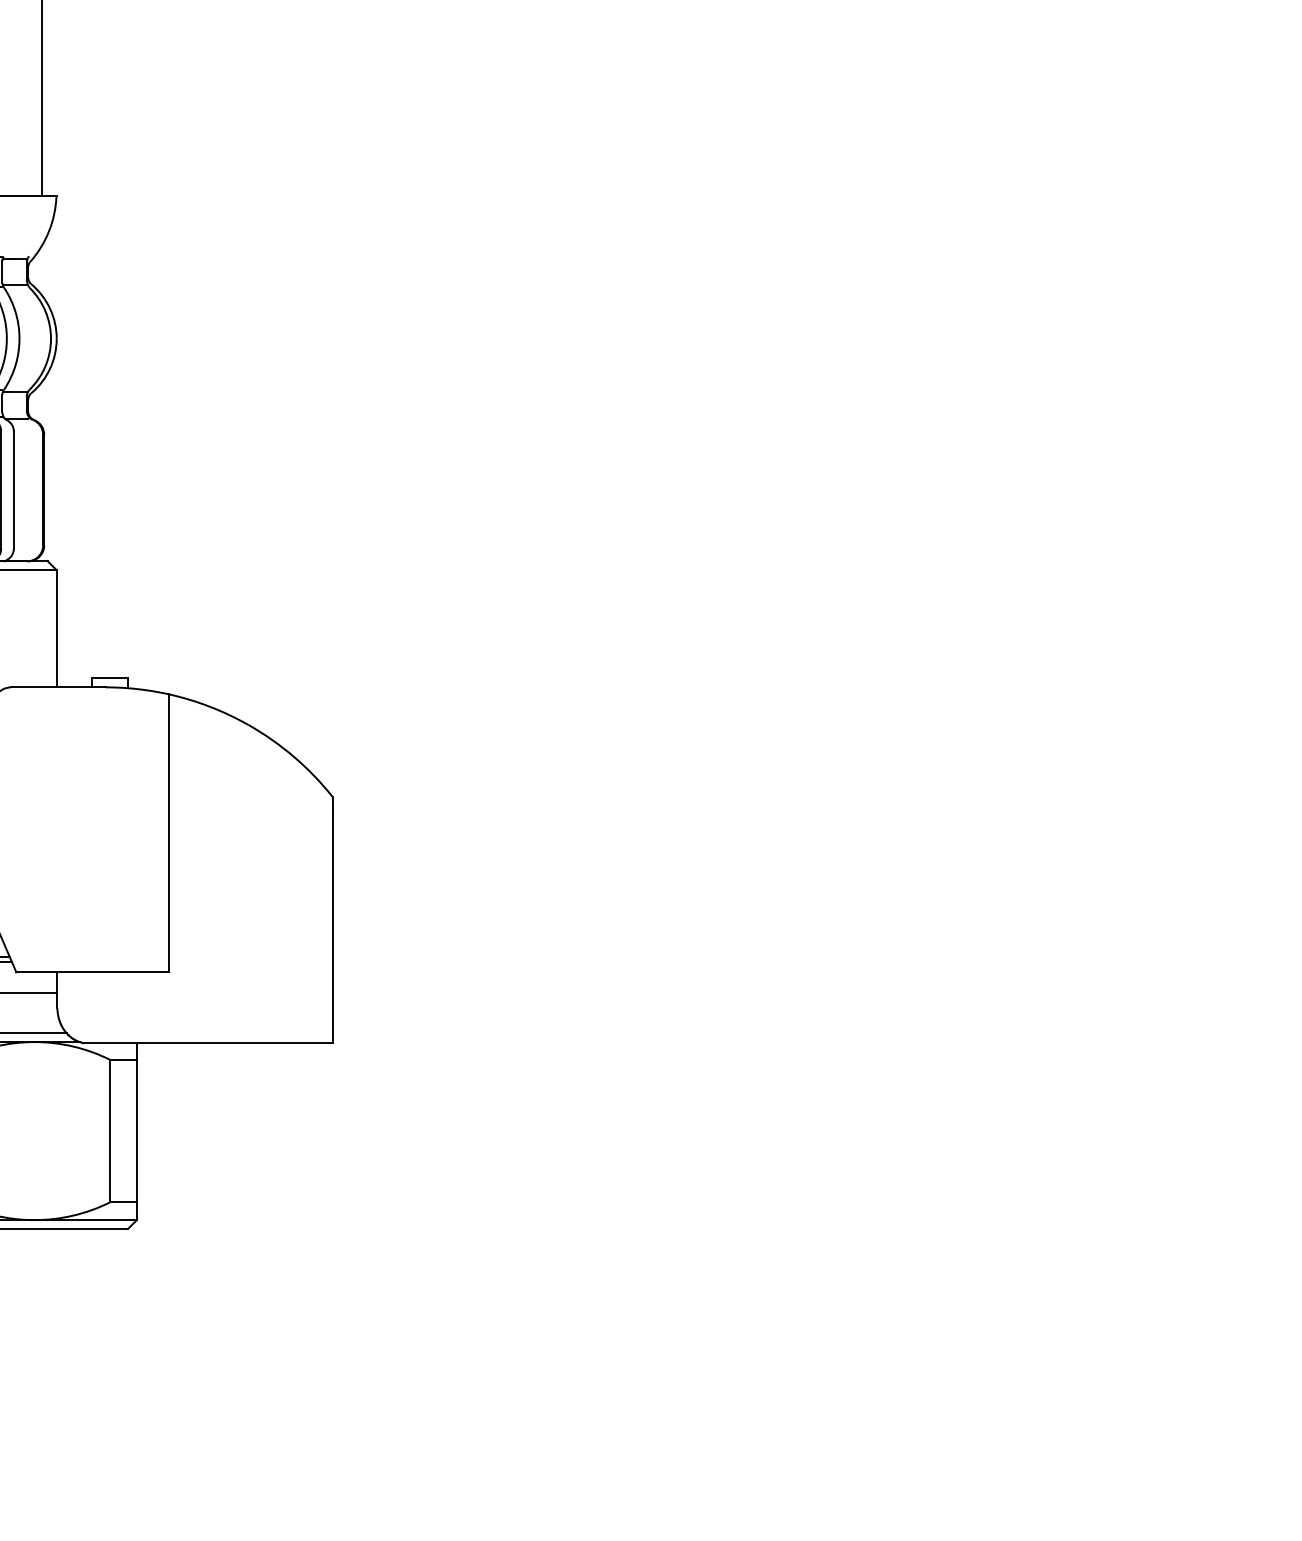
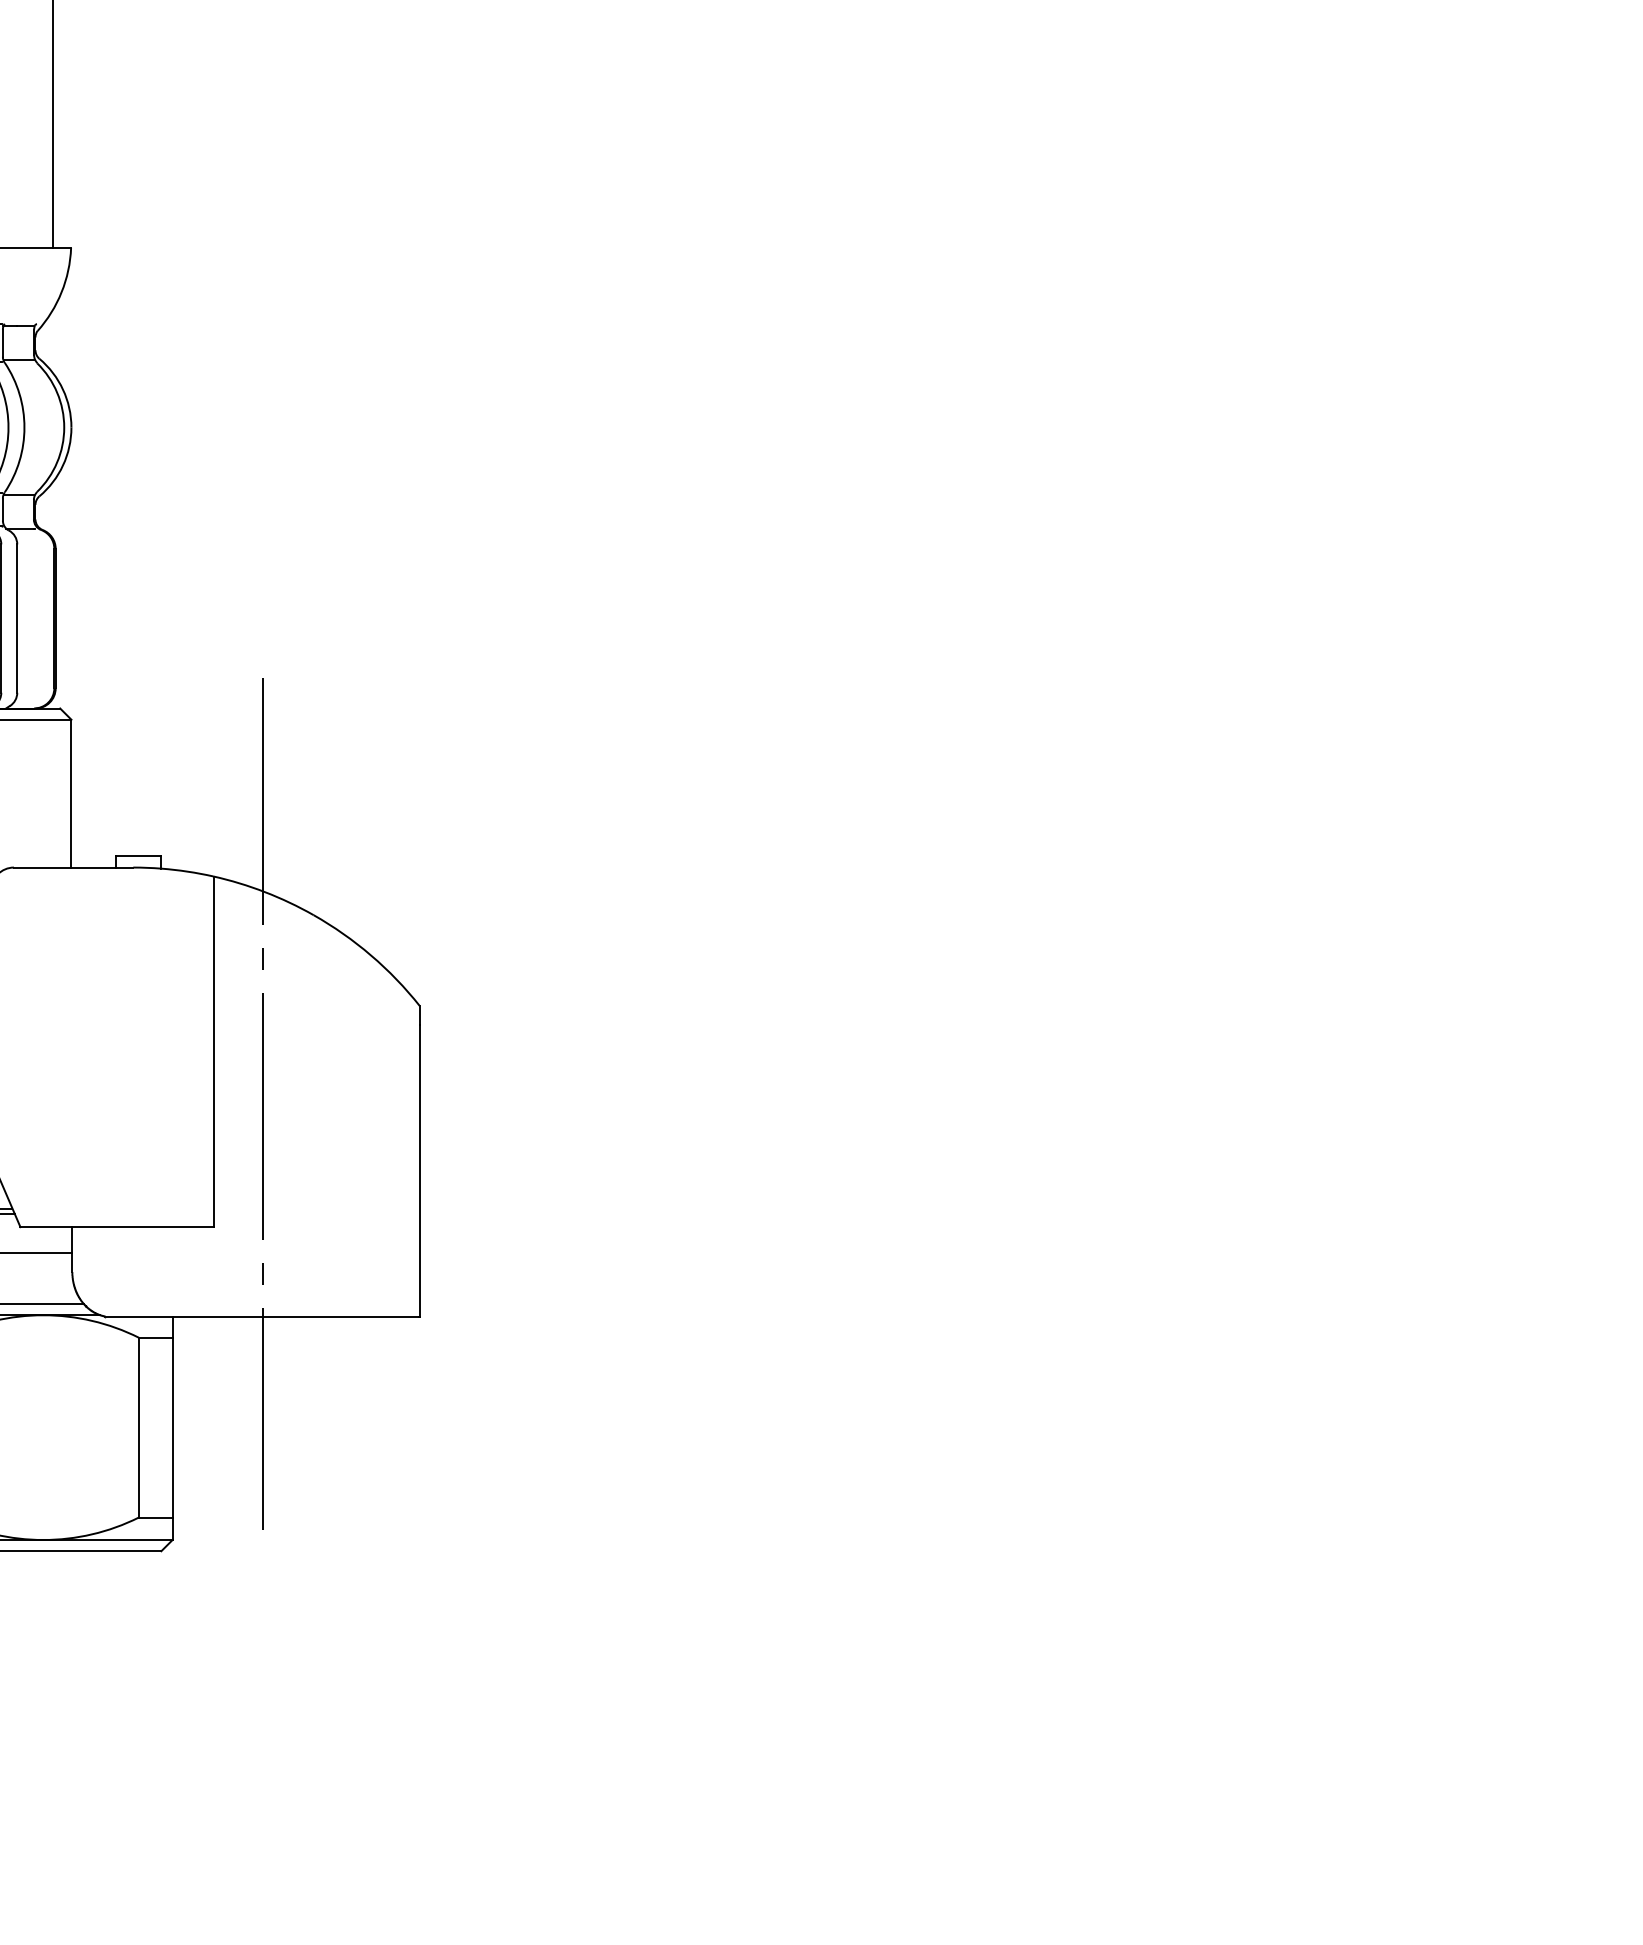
line: (208, 875) -> (262, 1104), added

